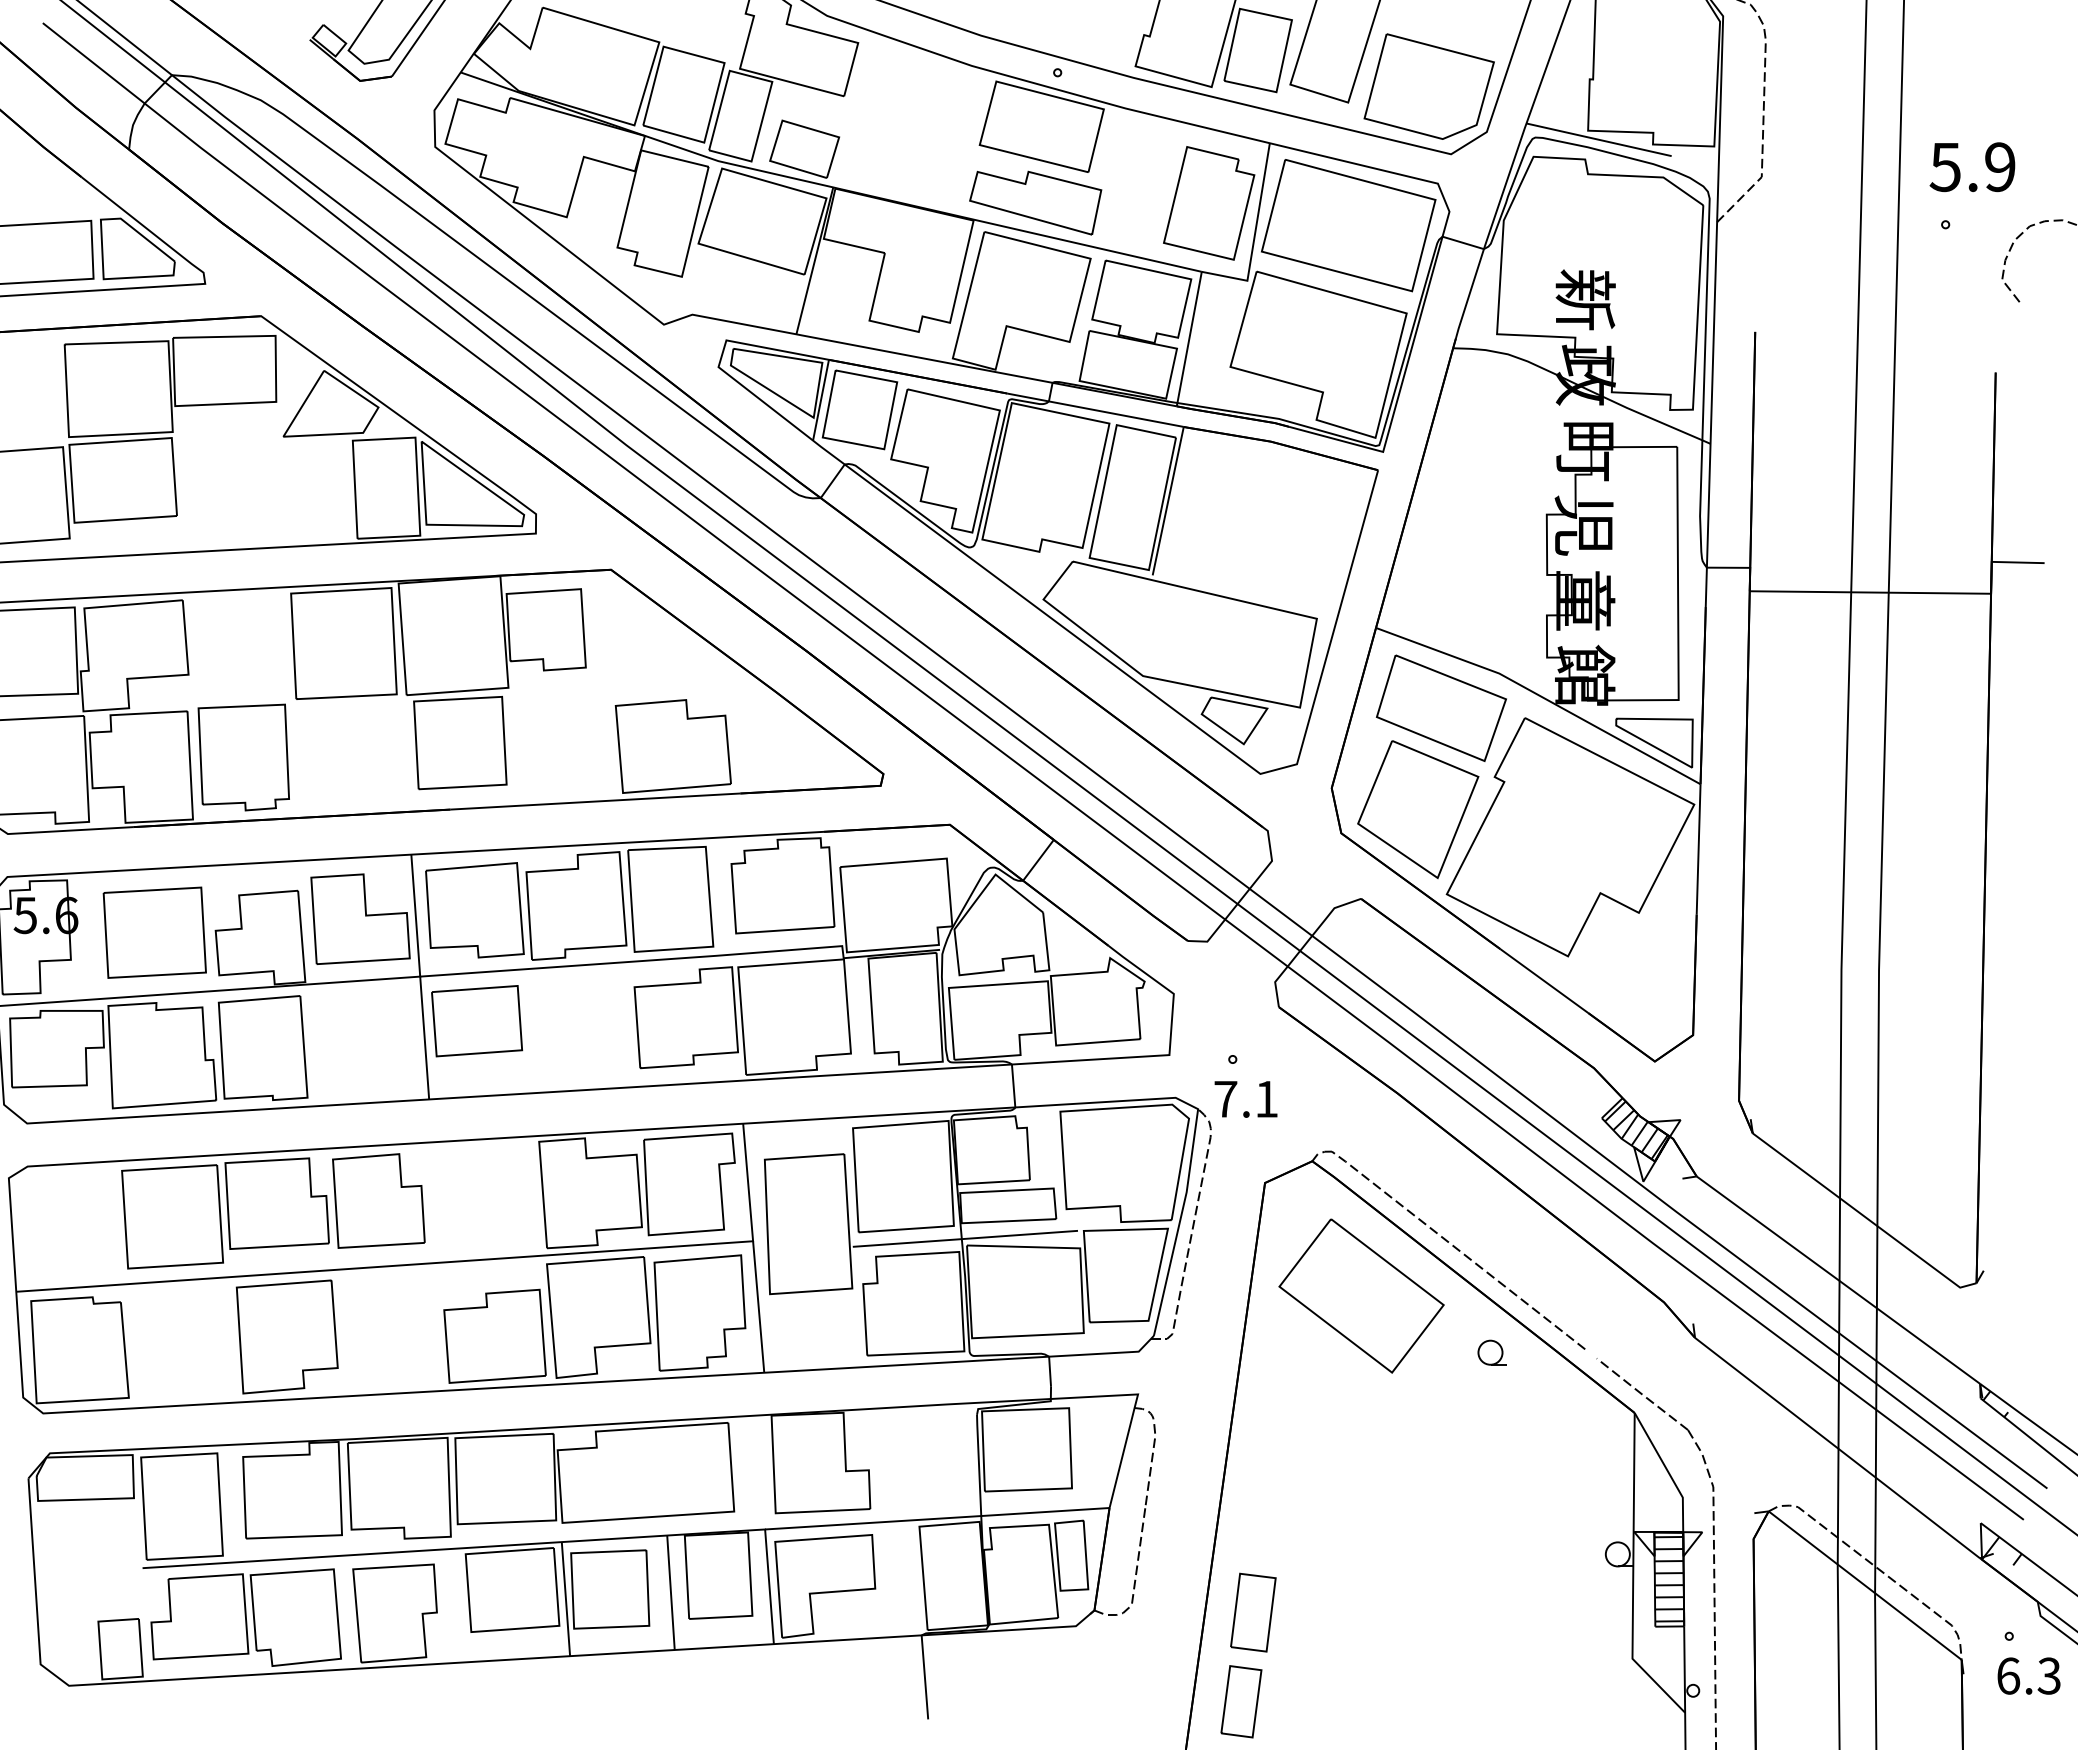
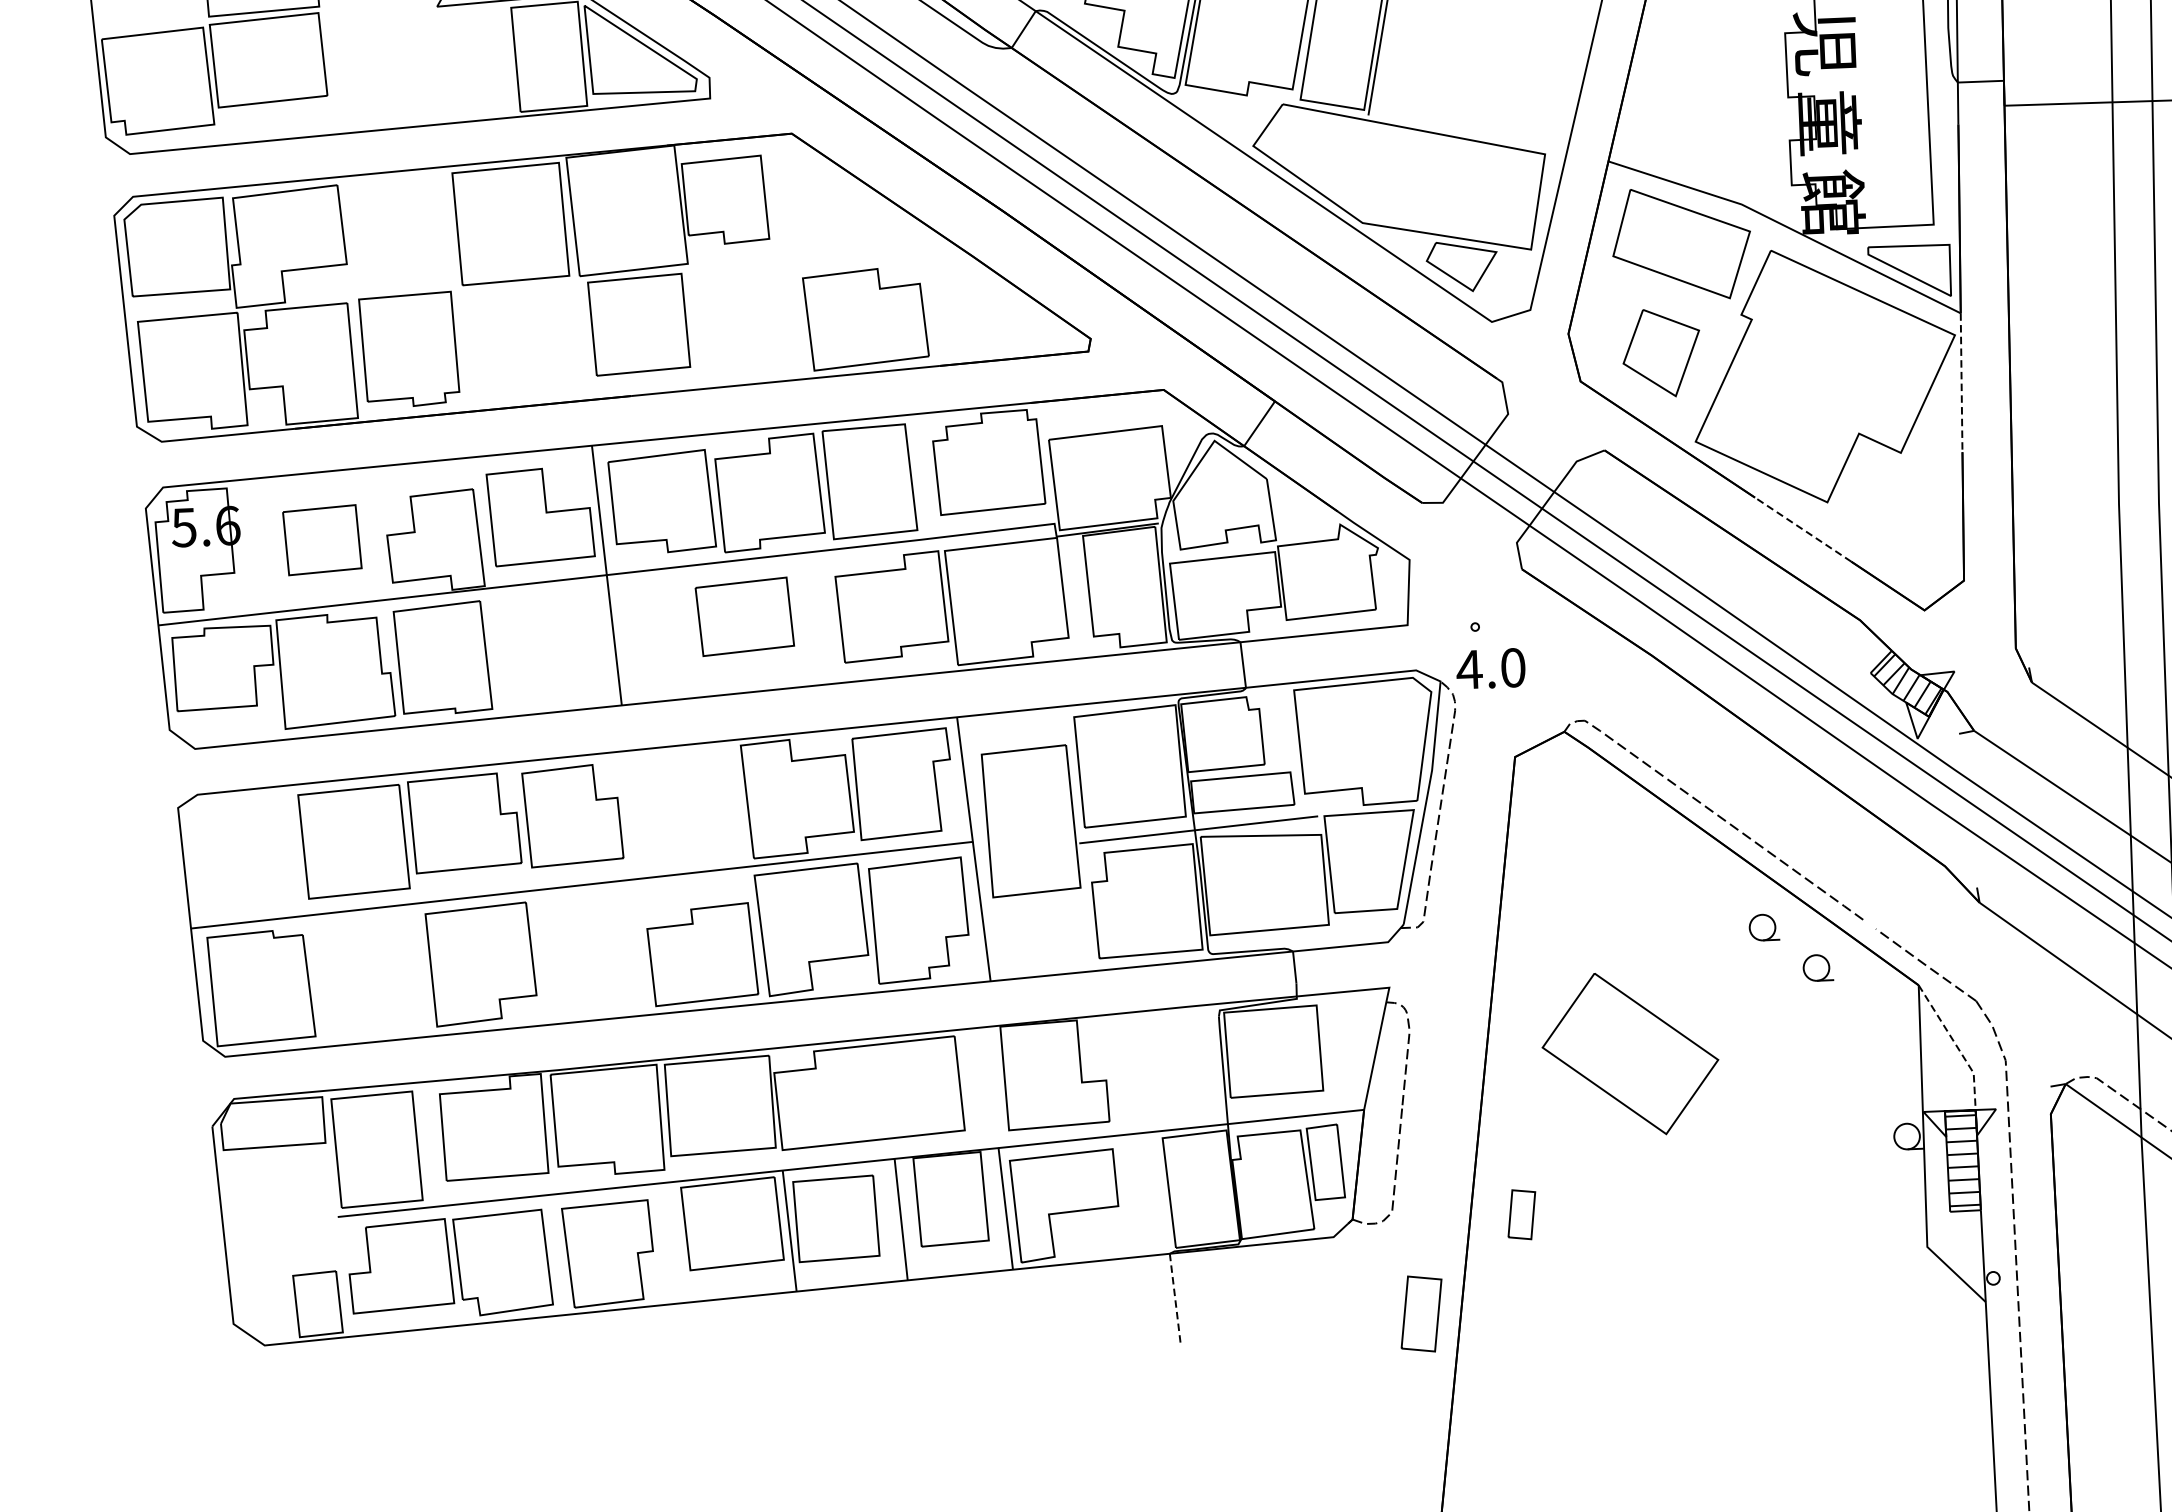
part: (1418, 809) -> (1661, 352), size x0.6
line: (1698, 849) -> (1961, 382), solid -> dashed
part: (154, 932) -> (322, 540), size x0.7
line: (1543, 980) -> (1802, 529), solid -> dashed
part: (477, 1021) -> (745, 617), moved
text: (1245, 1098) -> (1490, 668), 7.1 -> 4.0
part: (1361, 1295) -> (1630, 1053), moved
part: (1540, 1392) -> (1817, 967), added
line: (1667, 1470) -> (1956, 1045), solid -> dashed
part: (1253, 1612) -> (1521, 1214), size x0.6
line: (924, 1677) -> (1174, 1298), solid -> dashed
part: (1241, 1701) -> (1421, 1313), moved

